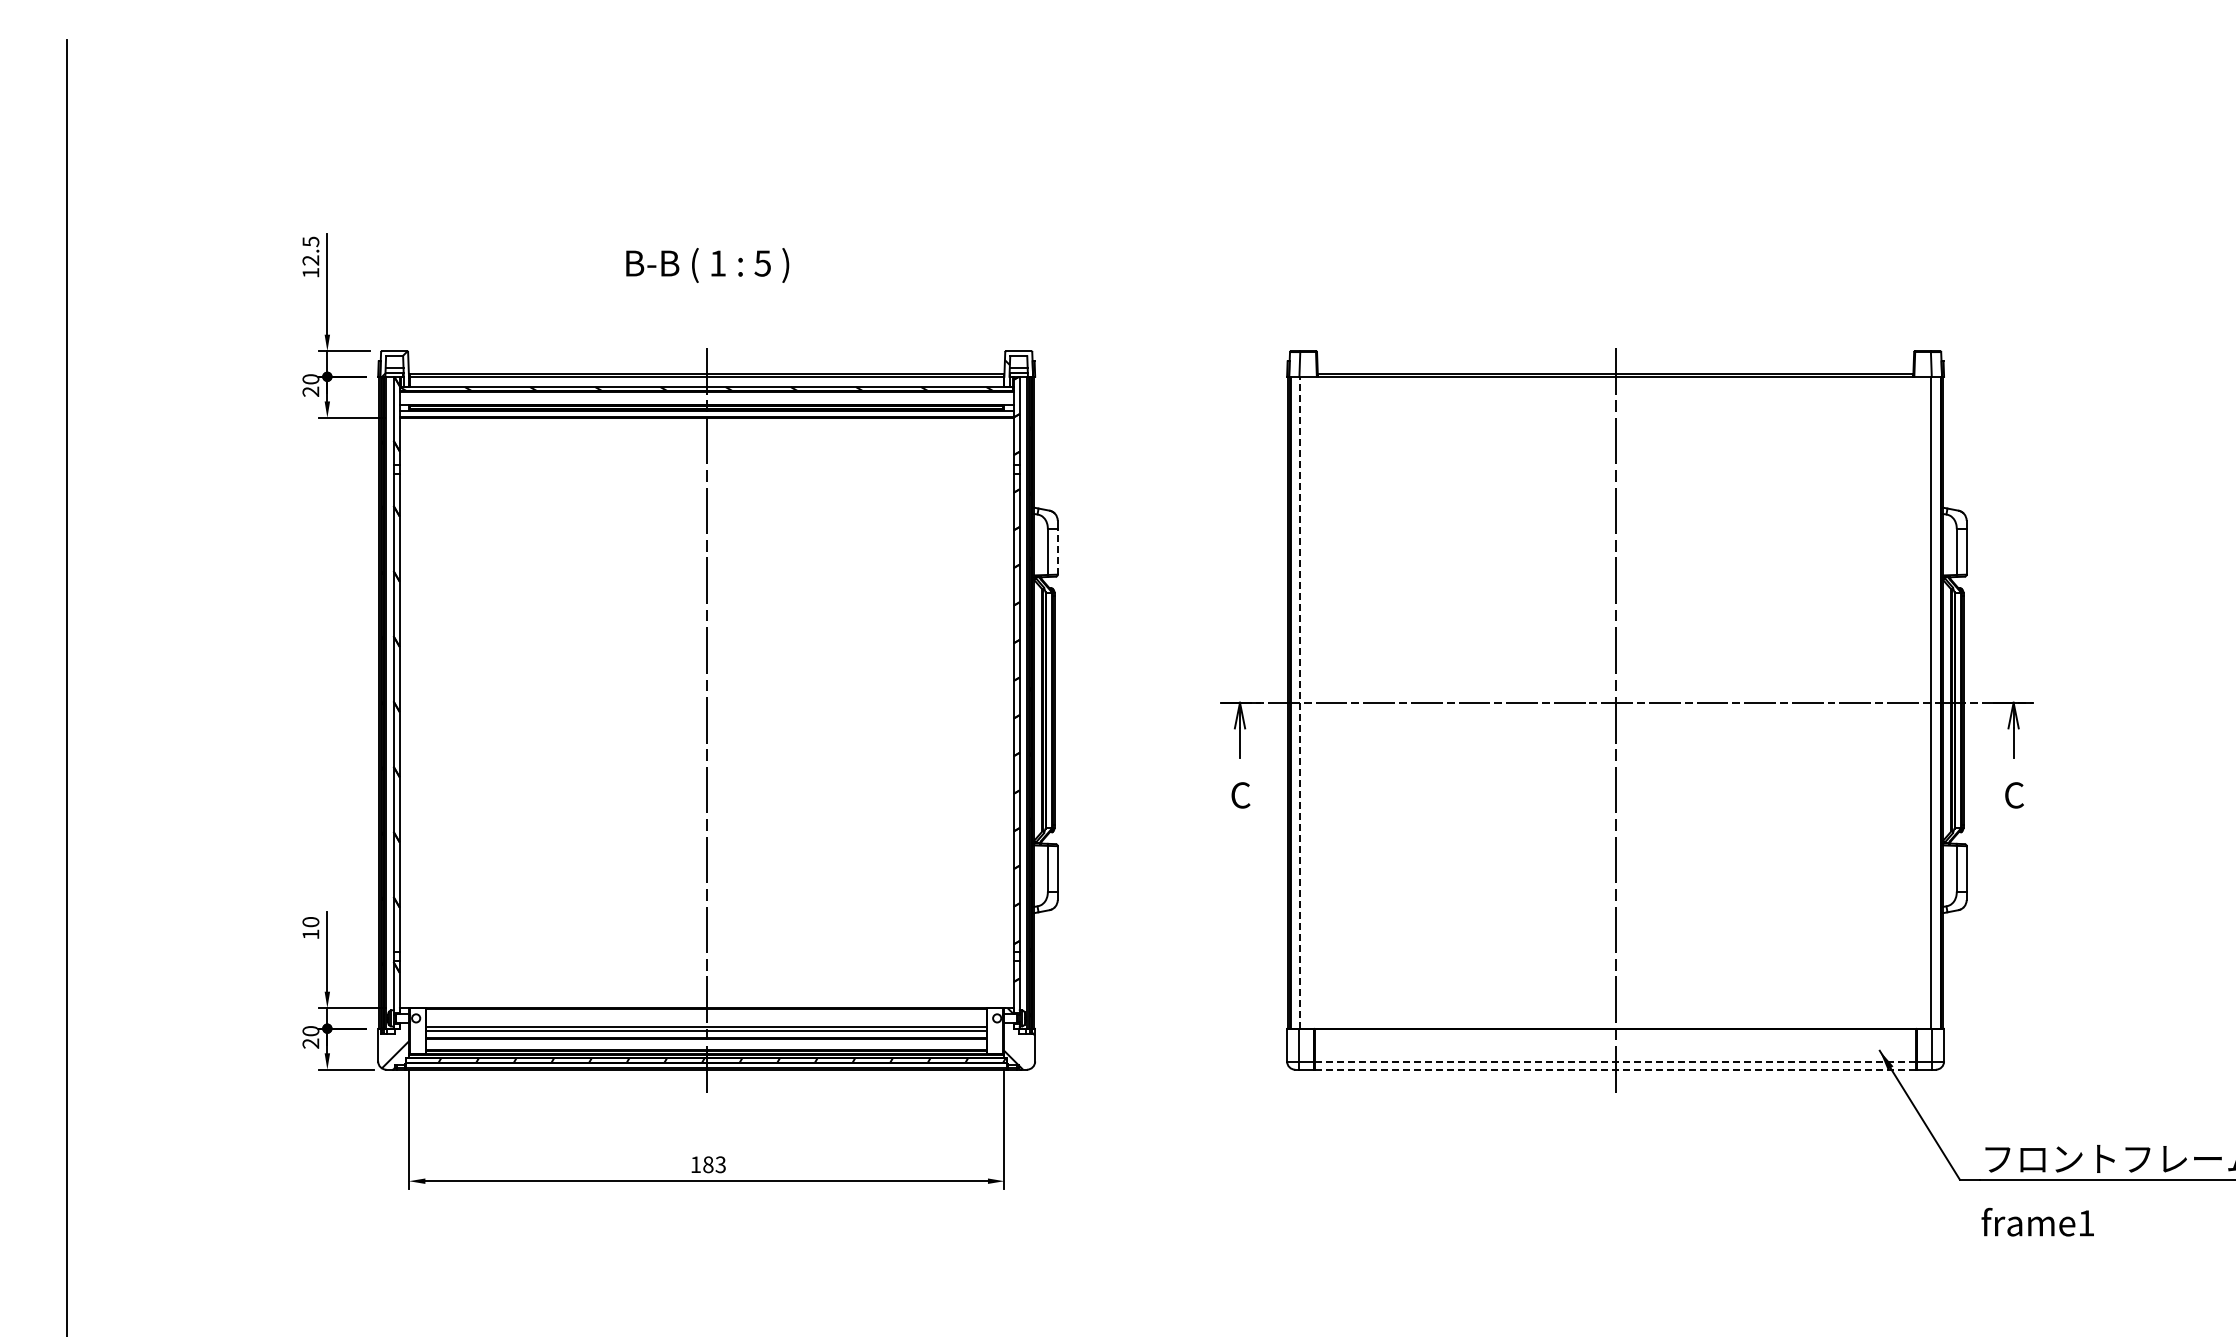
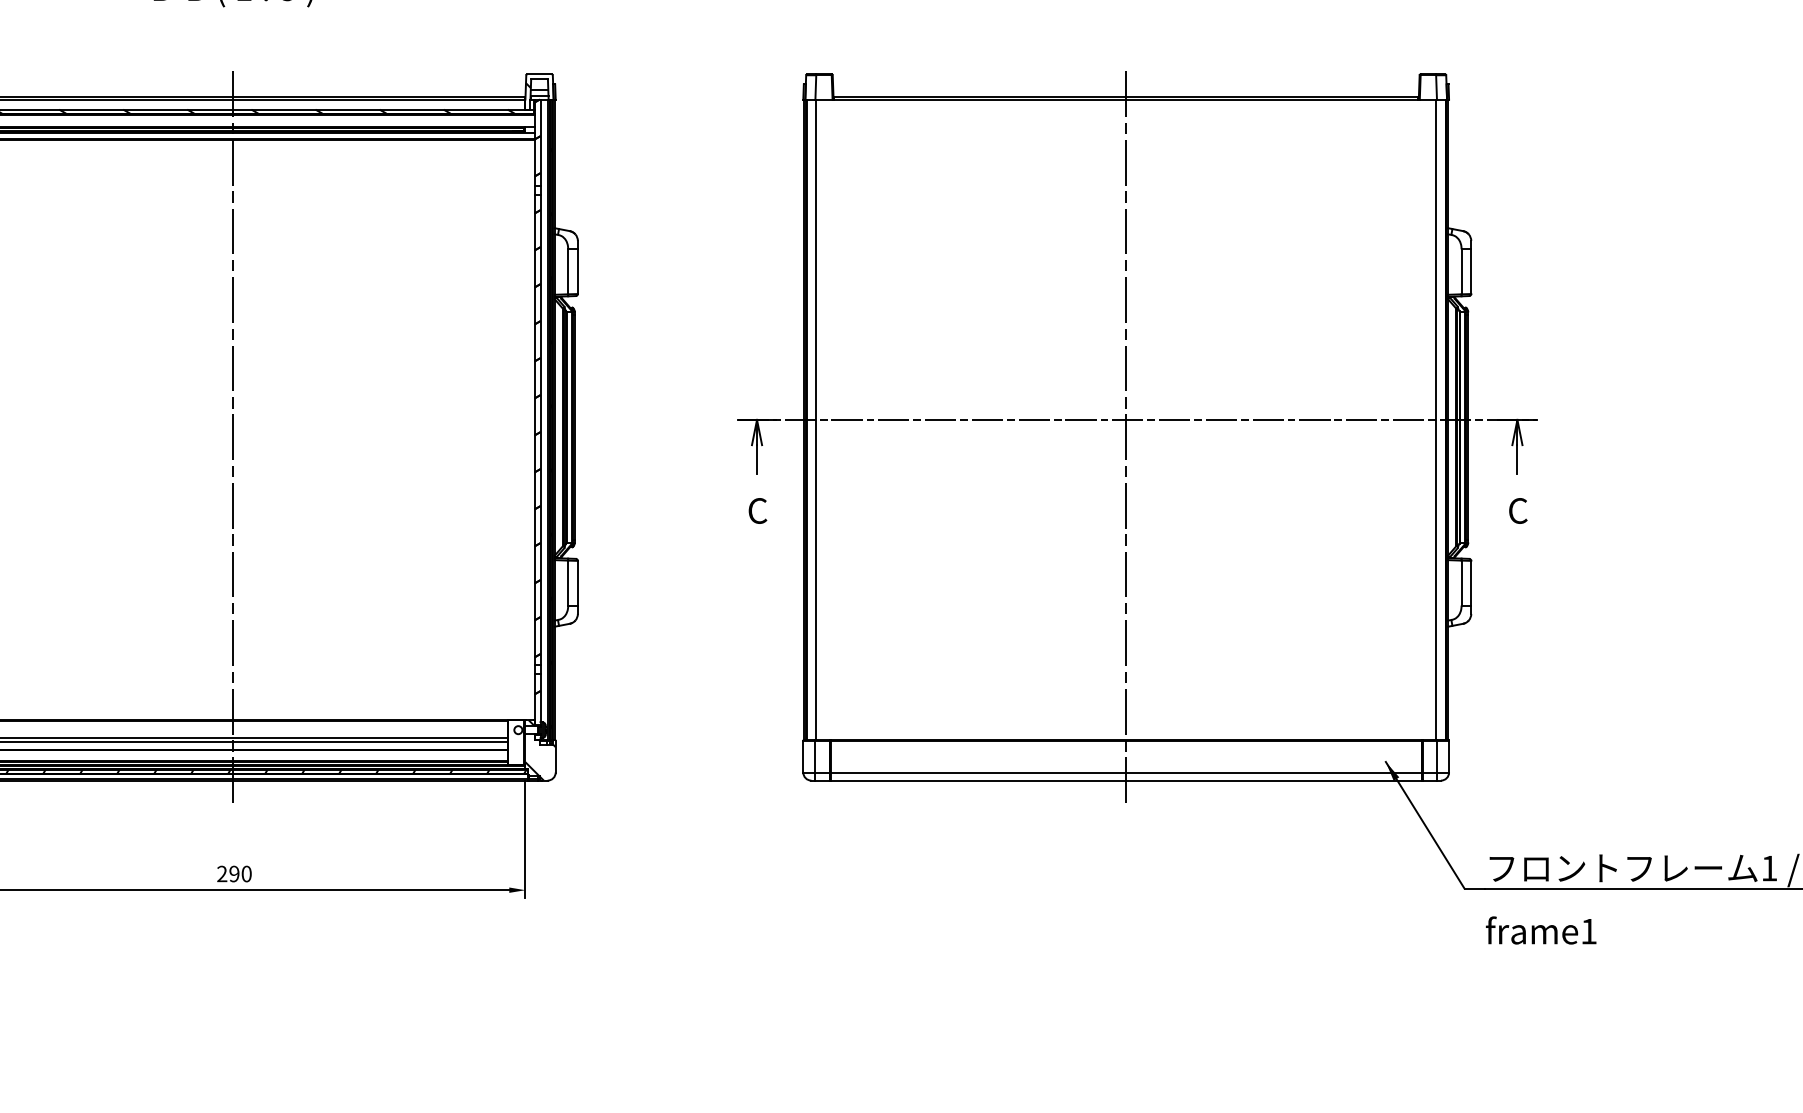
line: (1057, 551) -> (577, 271), dashed -> solid
line: (1299, 702) -> (815, 419), dashed -> solid
line: (1615, 1061) -> (1126, 772), dashed -> solid
line: (1615, 1069) -> (1126, 780), dashed -> solid
text: (707, 1164) -> (233, 873), 183 -> 290

